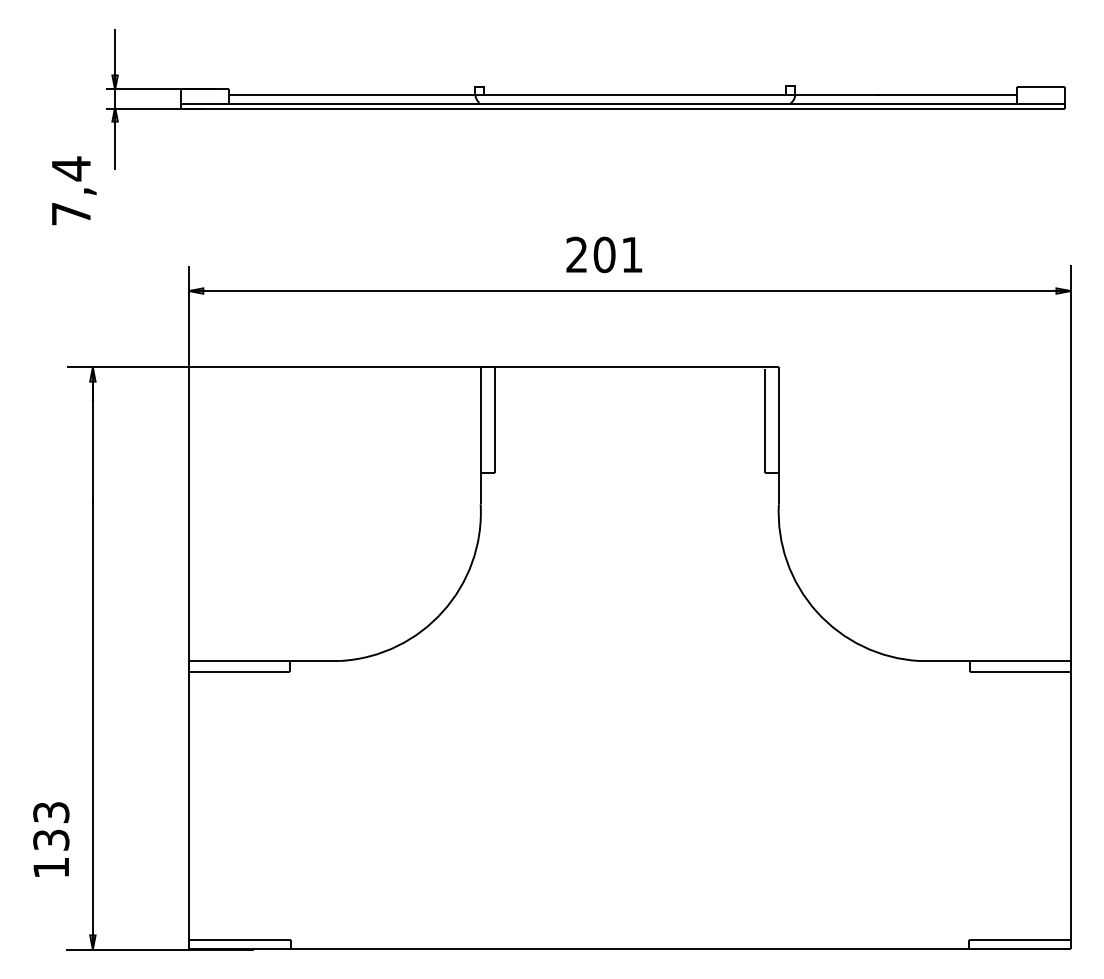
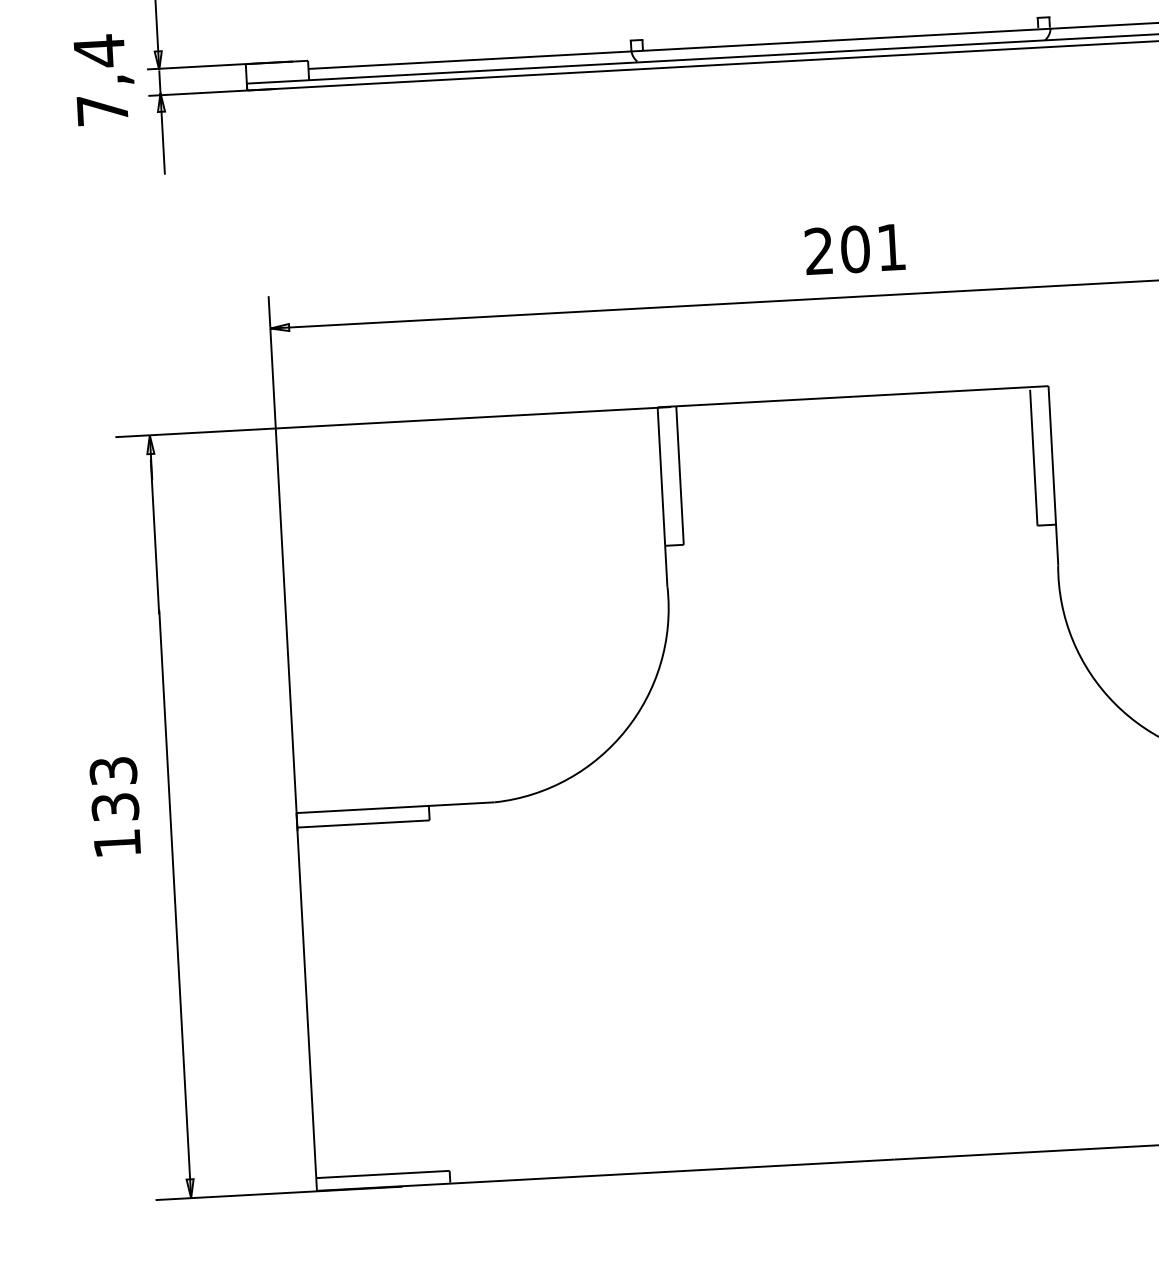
text: (74, 190) -> (105, 79), moved
text: (604, 254) -> (855, 248), moved
text: (51, 839) -> (115, 806), moved

